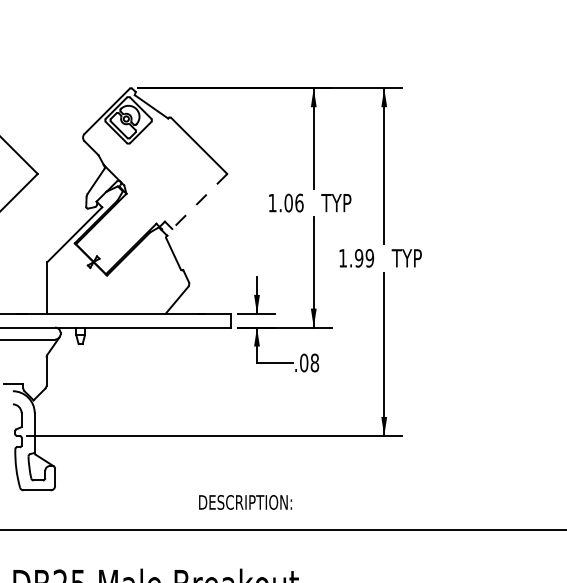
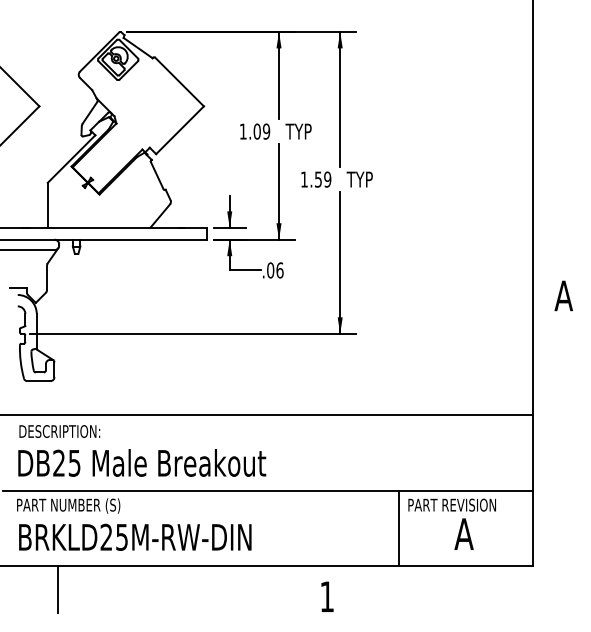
line: (200, 201) -> (180, 130), dashed -> solid
text: (299, 202) -> (266, 131), 1.06 -> 1.09
text: (358, 258) -> (317, 179), 1.99 -> 1.59
text: (314, 363) -> (279, 270), .08 -> .06
text: (245, 502) -> (59, 431), moved

